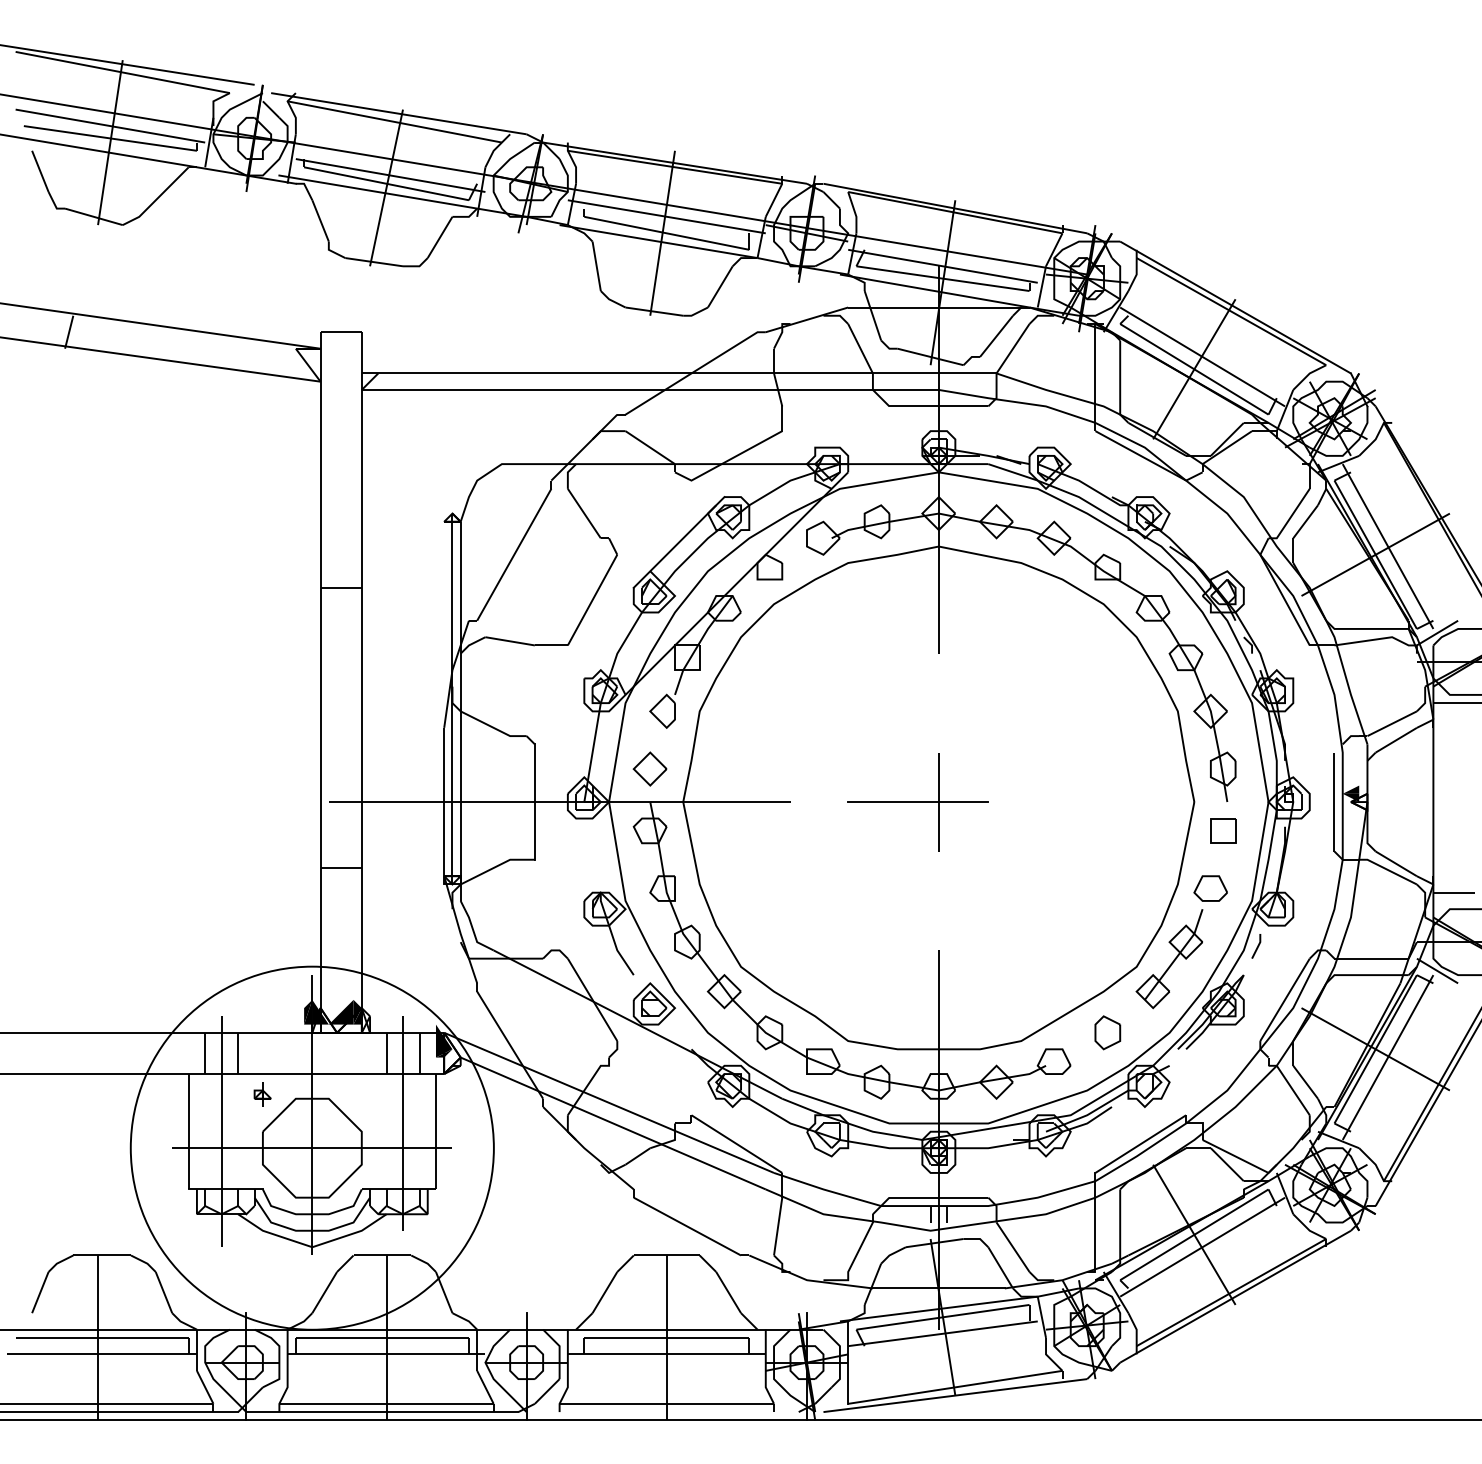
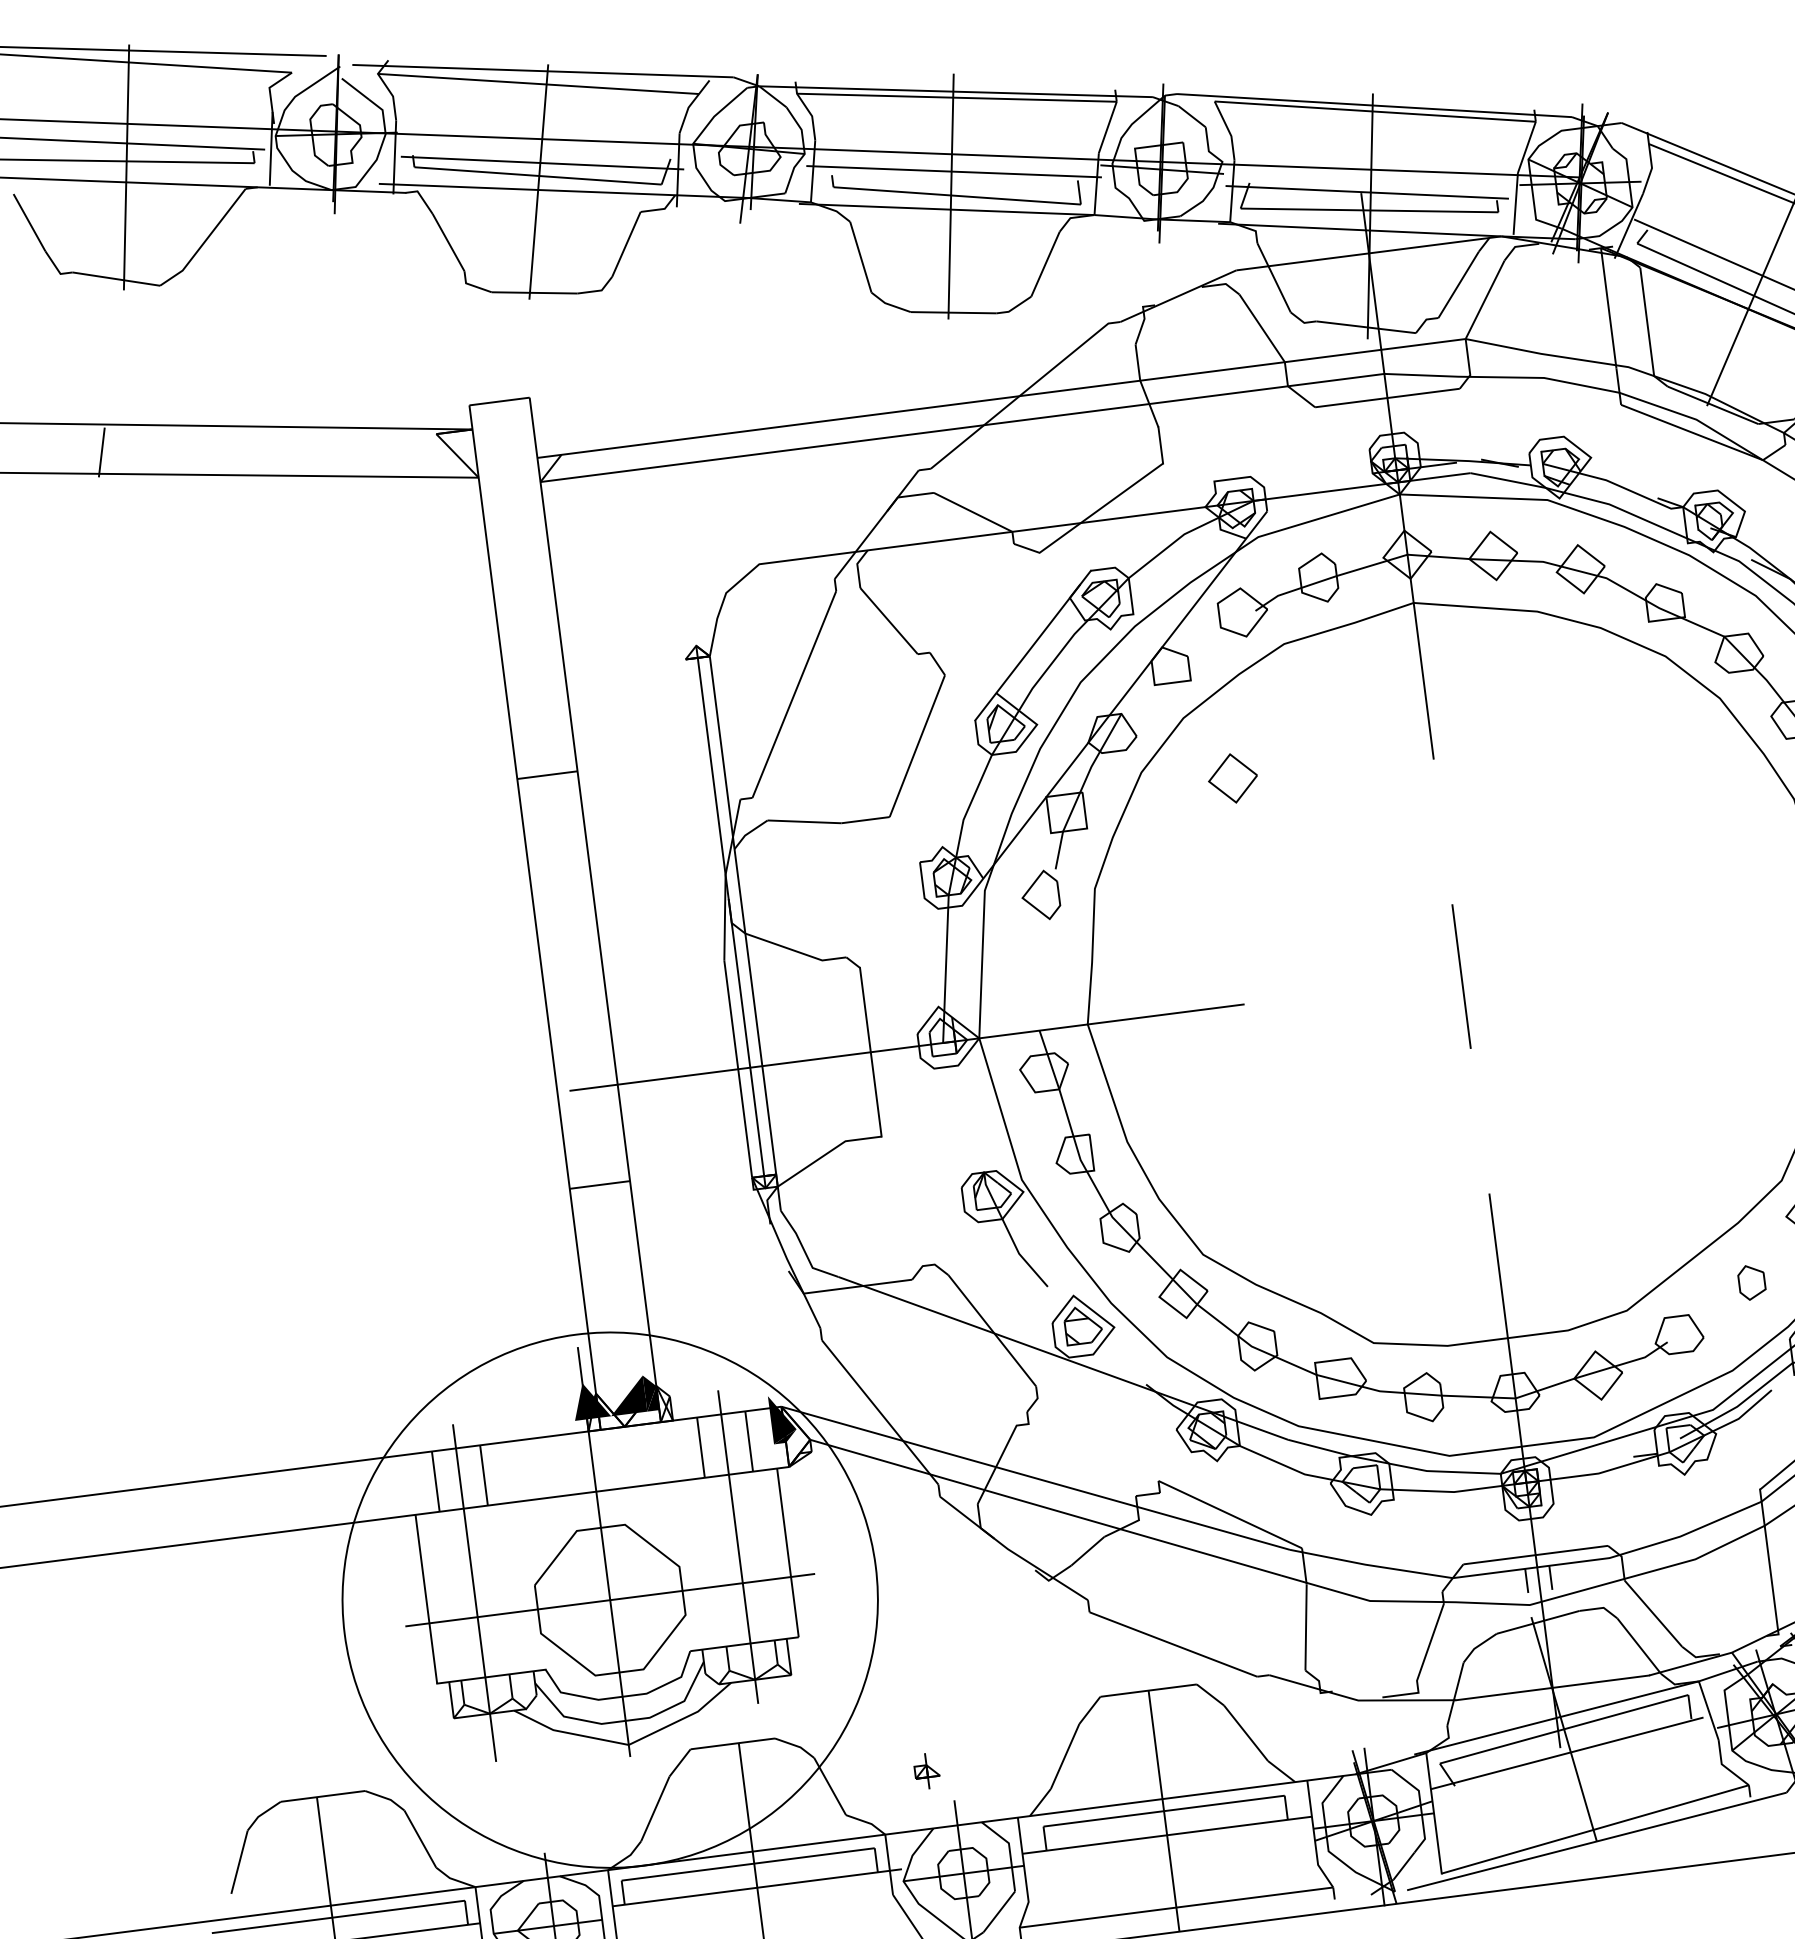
part: (649, 768) -> (1231, 777), moved
line: (918, 802) -> (1431, 981), removed
fill: (308, 1011) -> (578, 1400), removed
part: (1107, 1032) -> (1751, 1281), size x0.7
part: (262, 1094) -> (926, 1771), moved

